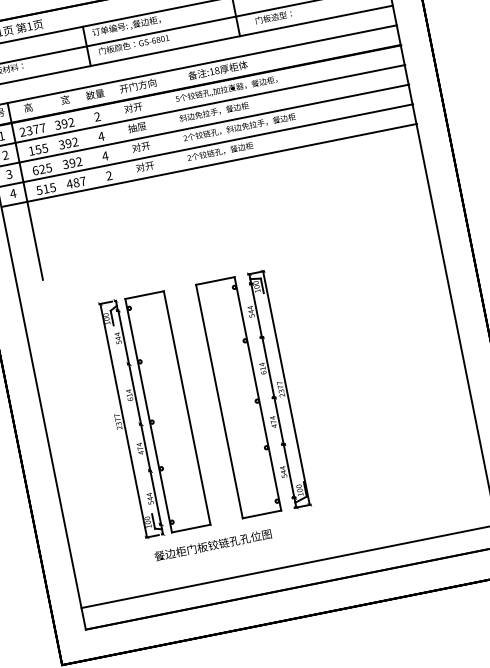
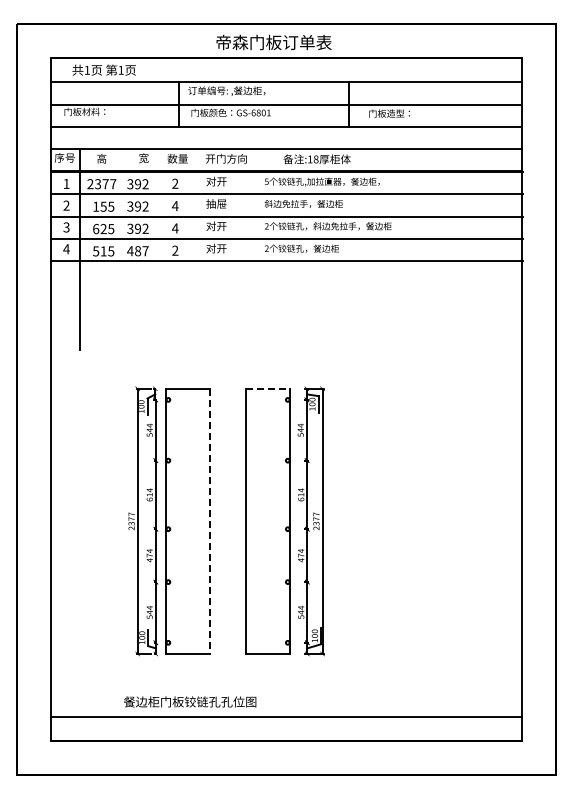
line: (215, 280) -> (268, 388), solid -> dashed
line: (186, 408) -> (209, 521), solid -> dashed
text: (213, 544) -> (190, 701), moved

